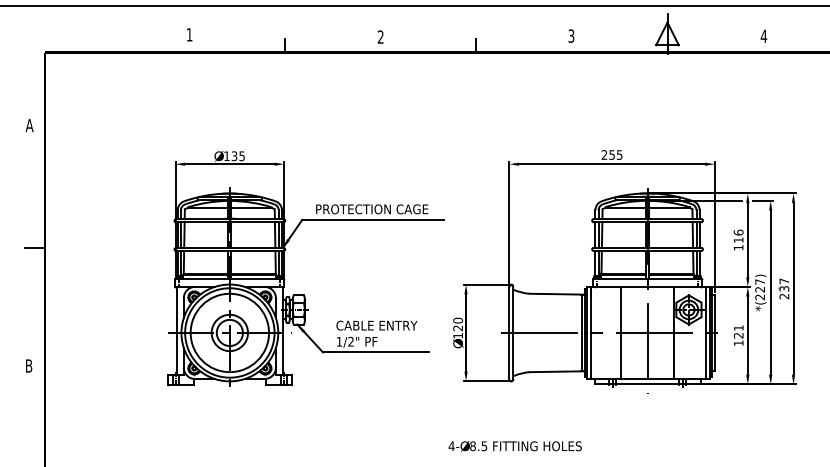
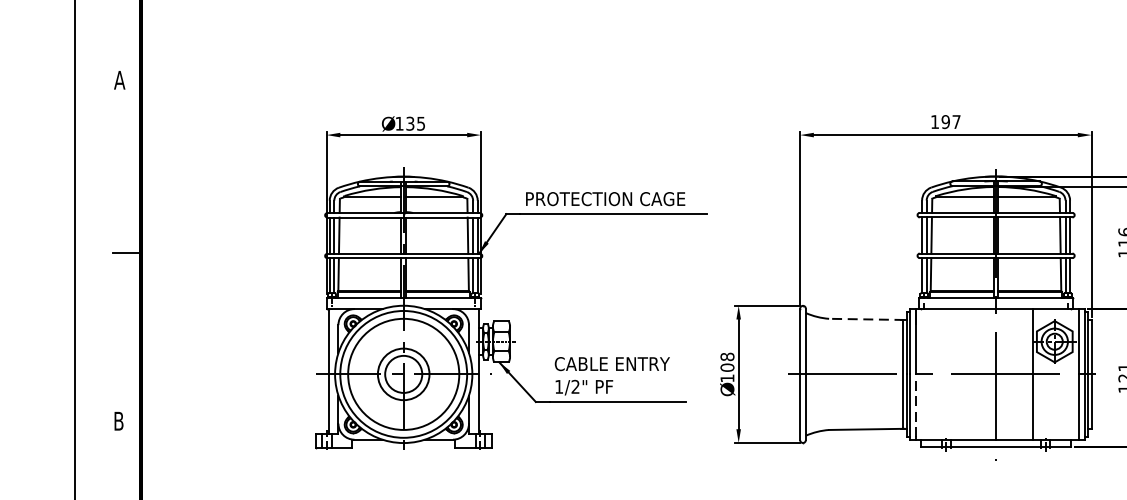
text: (611, 154) -> (944, 121), 255 -> 197
line: (556, 294) -> (866, 319), solid -> dashed
text: (458, 324) -> (727, 362), 120 -> 108
line: (621, 332) -> (959, 373), removed
line: (591, 354) -> (916, 404), solid -> dashed

